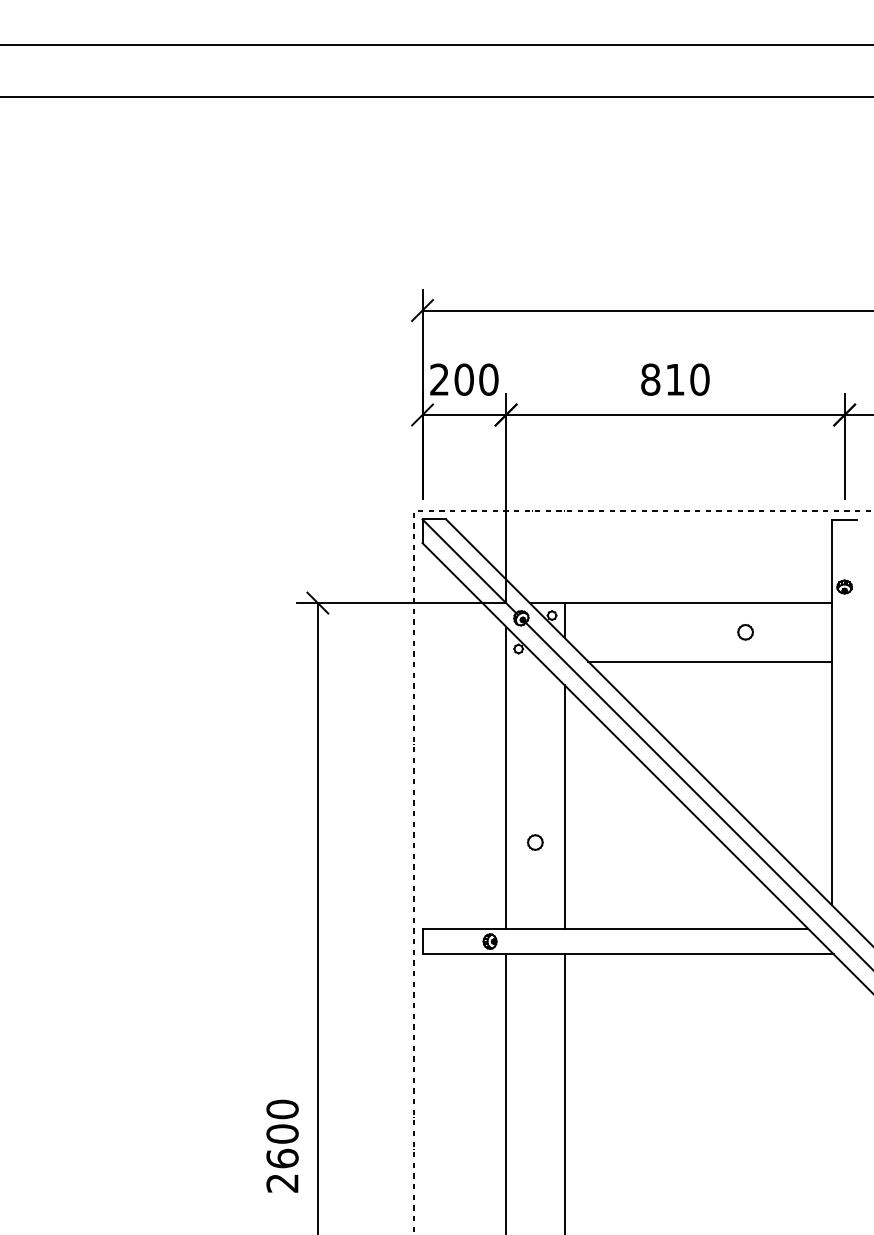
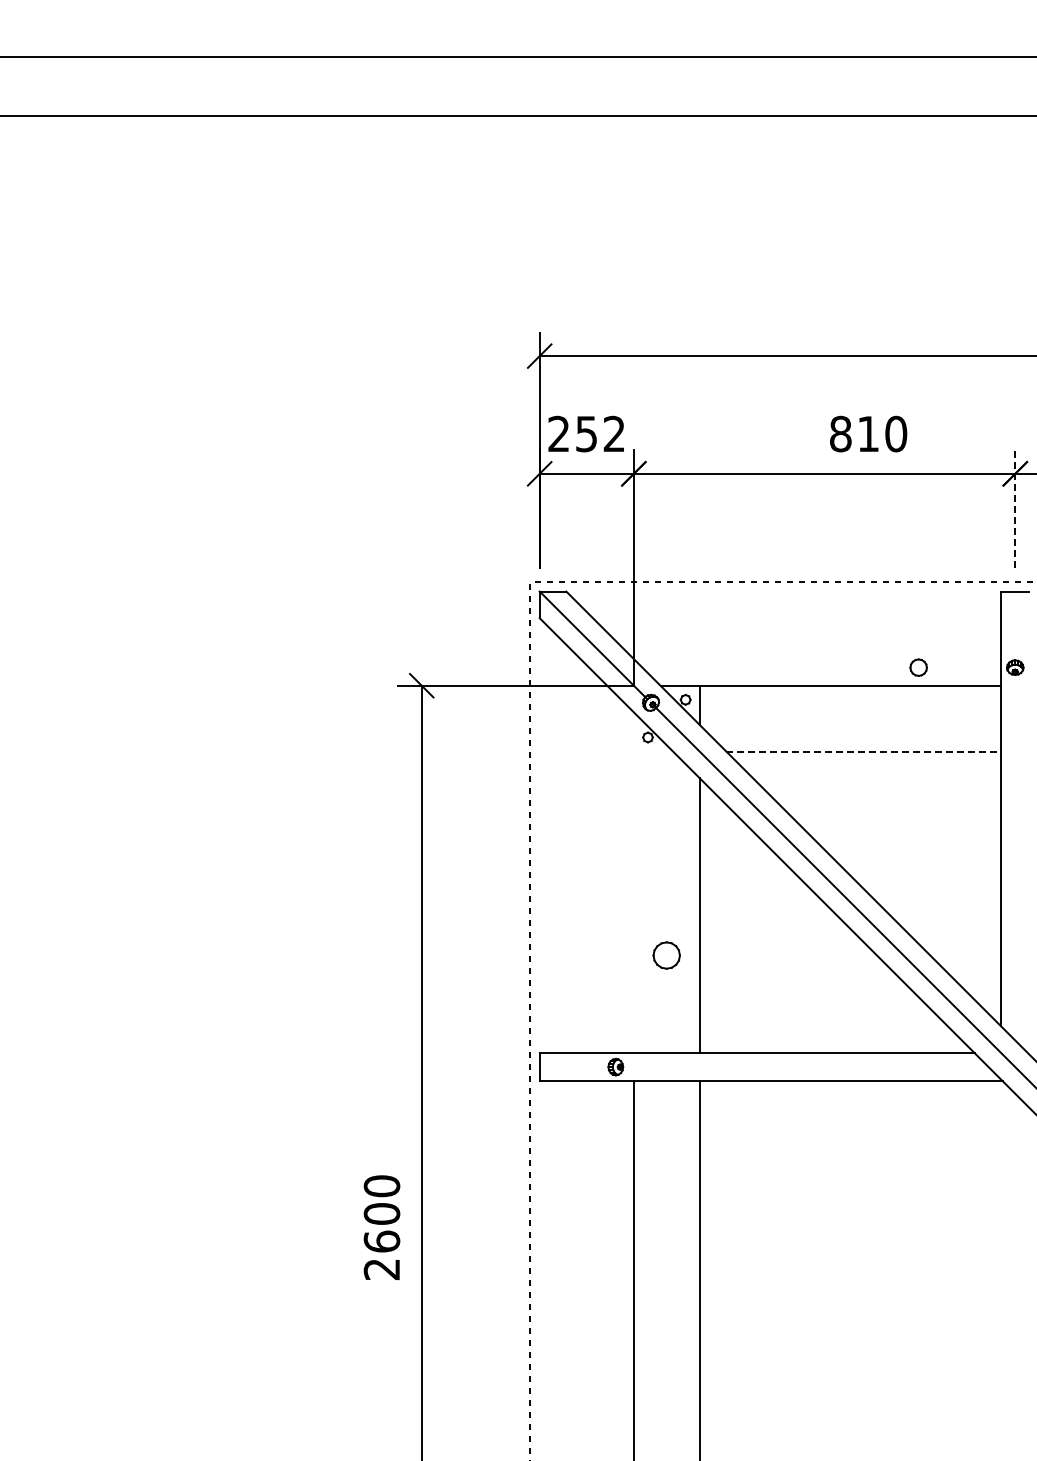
text: (476, 379) -> (600, 433), 200 -> 252
text: (675, 379) -> (868, 433), moved
line: (844, 446) -> (1015, 509), solid -> dashed
part: (745, 632) -> (918, 667), moved
line: (710, 661) -> (864, 751), solid -> dashed
line: (505, 777) -> (633, 882), removed
part: (535, 842) -> (666, 955), size x1.6
text: (282, 1146) -> (381, 1227), moved

